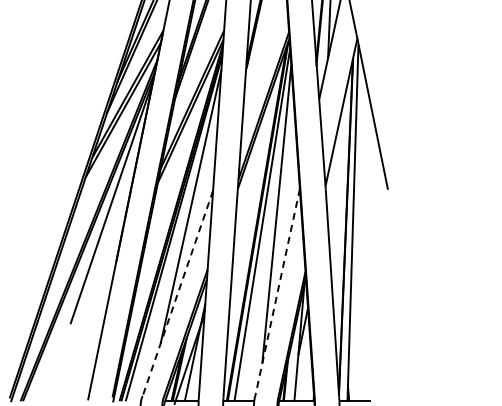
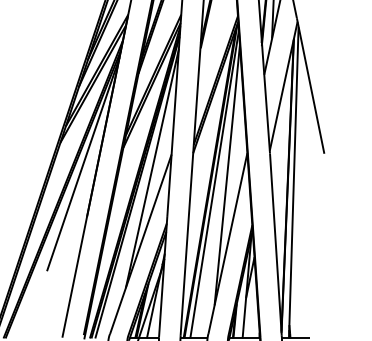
line: (277, 292) -> (227, 243), dashed -> solid
line: (177, 293) -> (140, 244), dashed -> solid

